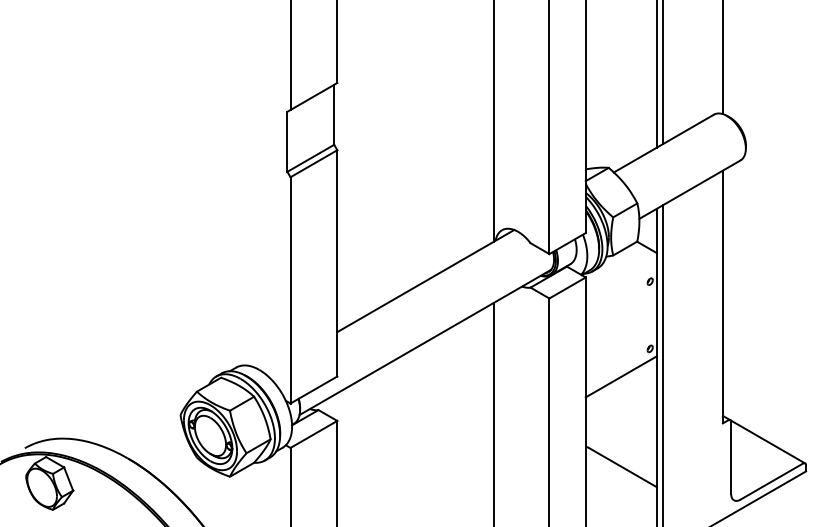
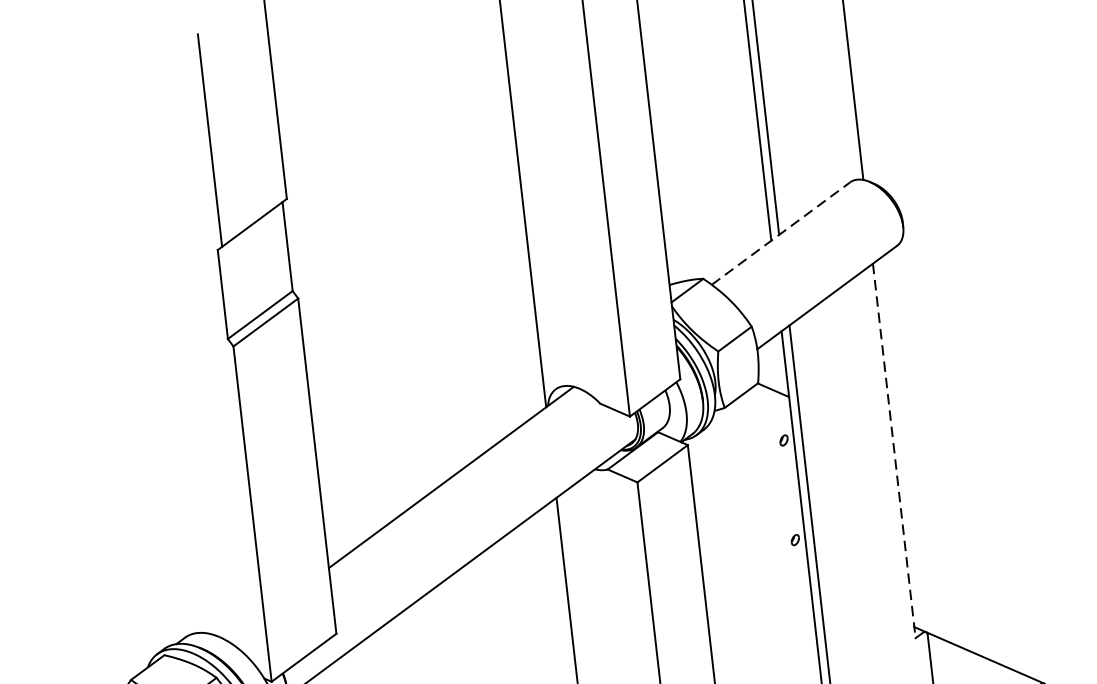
line: (663, 143) -> (780, 233), solid -> dashed
line: (722, 297) -> (893, 451), solid -> dashed
line: (620, 376) -> (755, 585), removed

